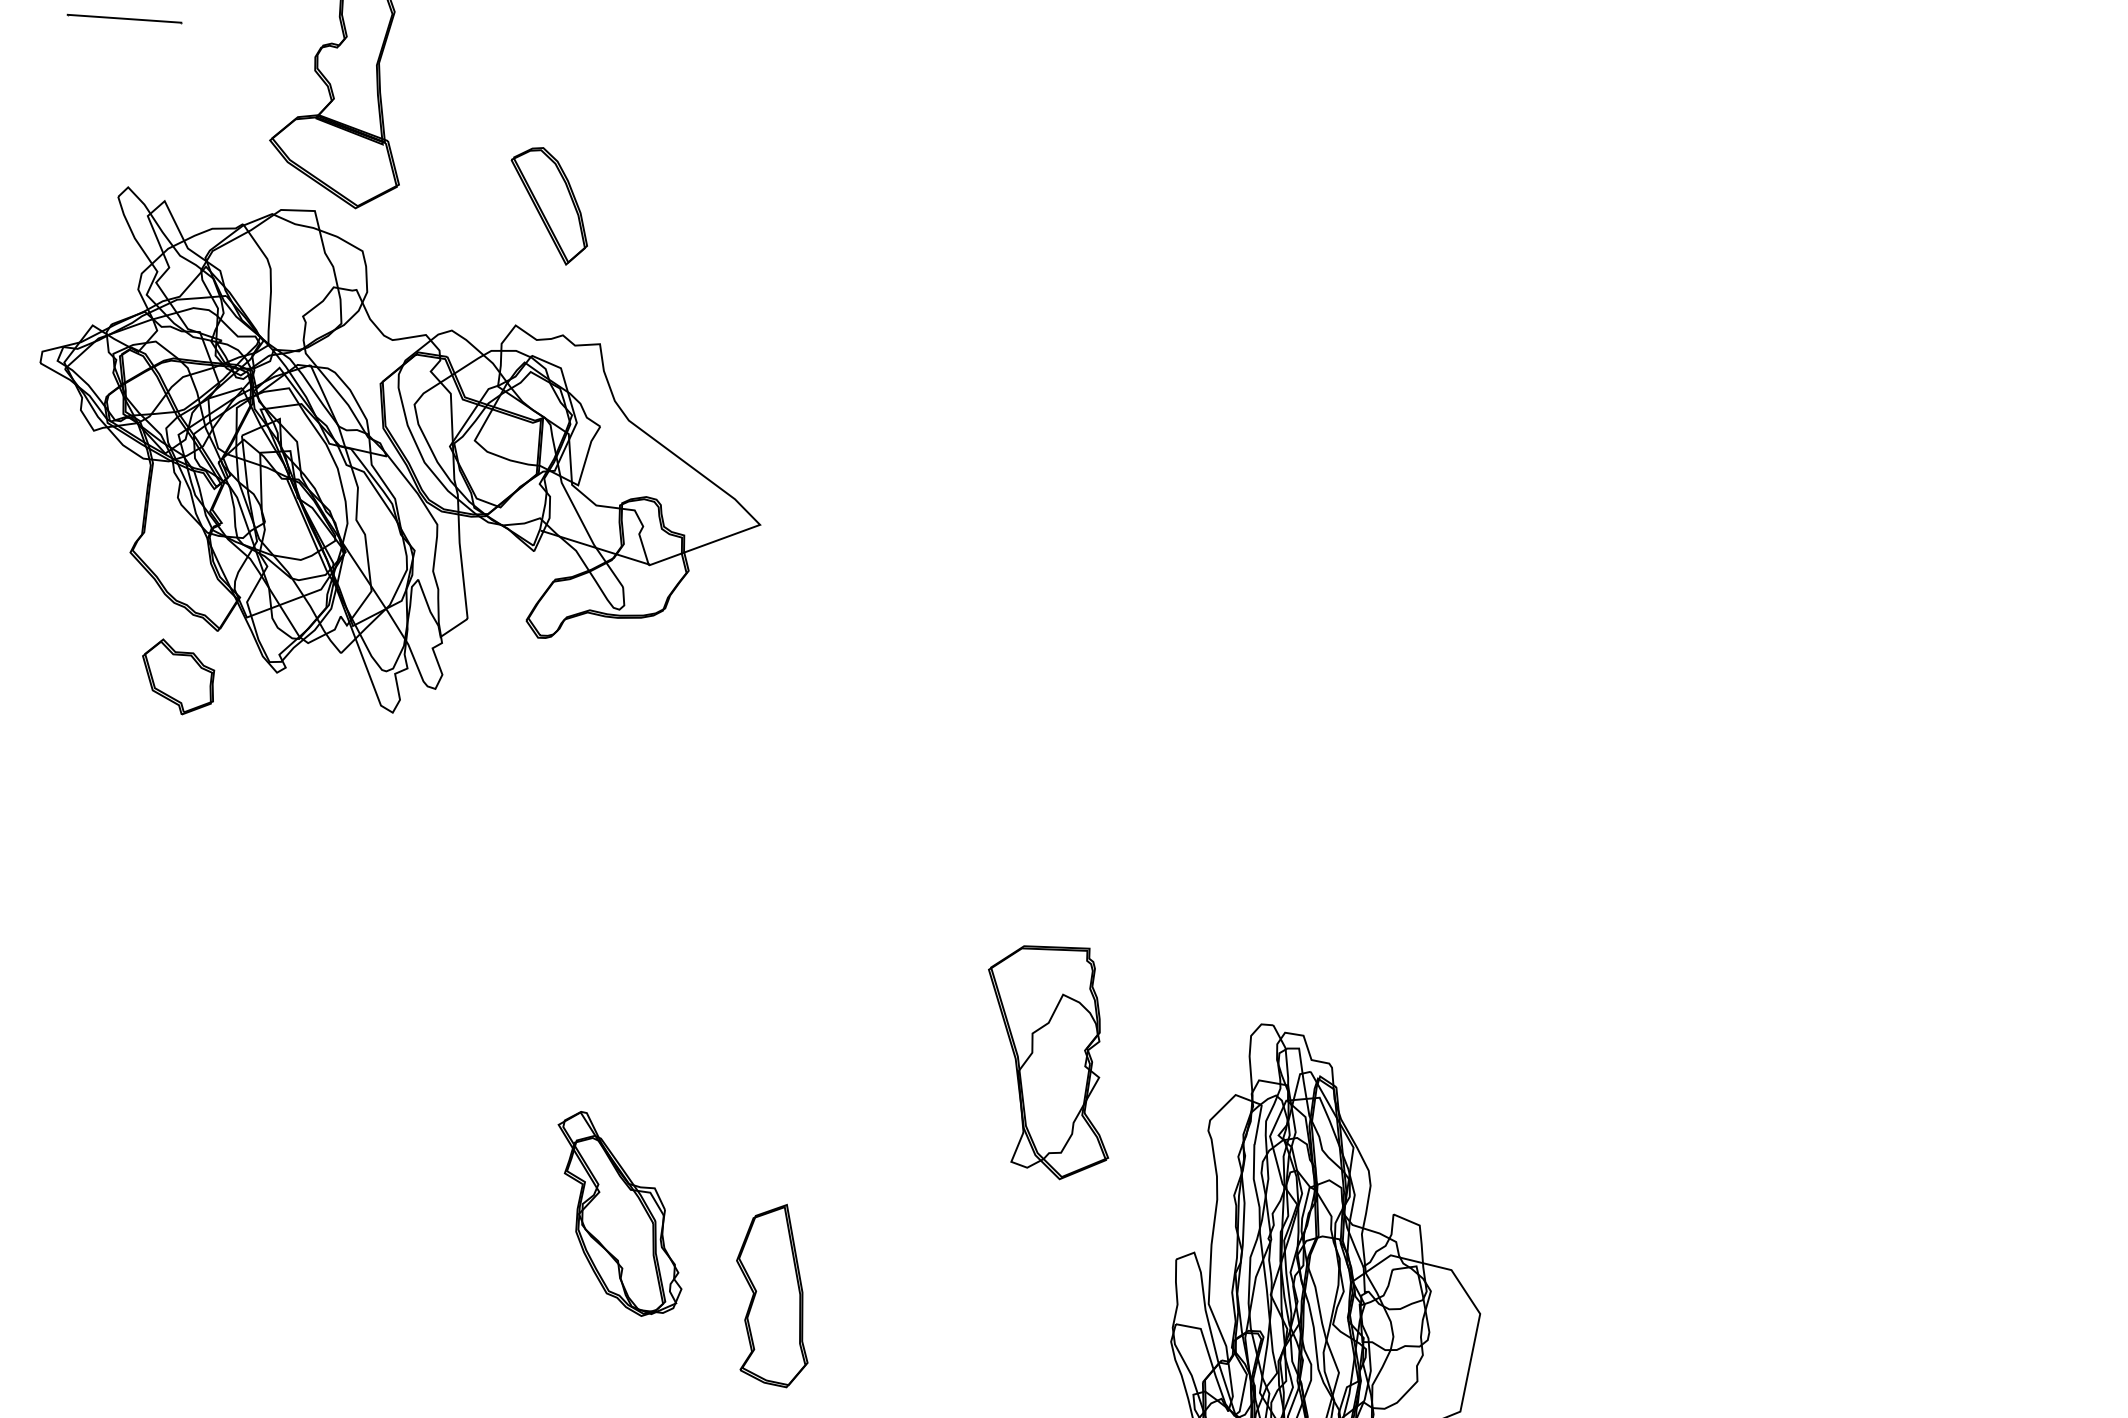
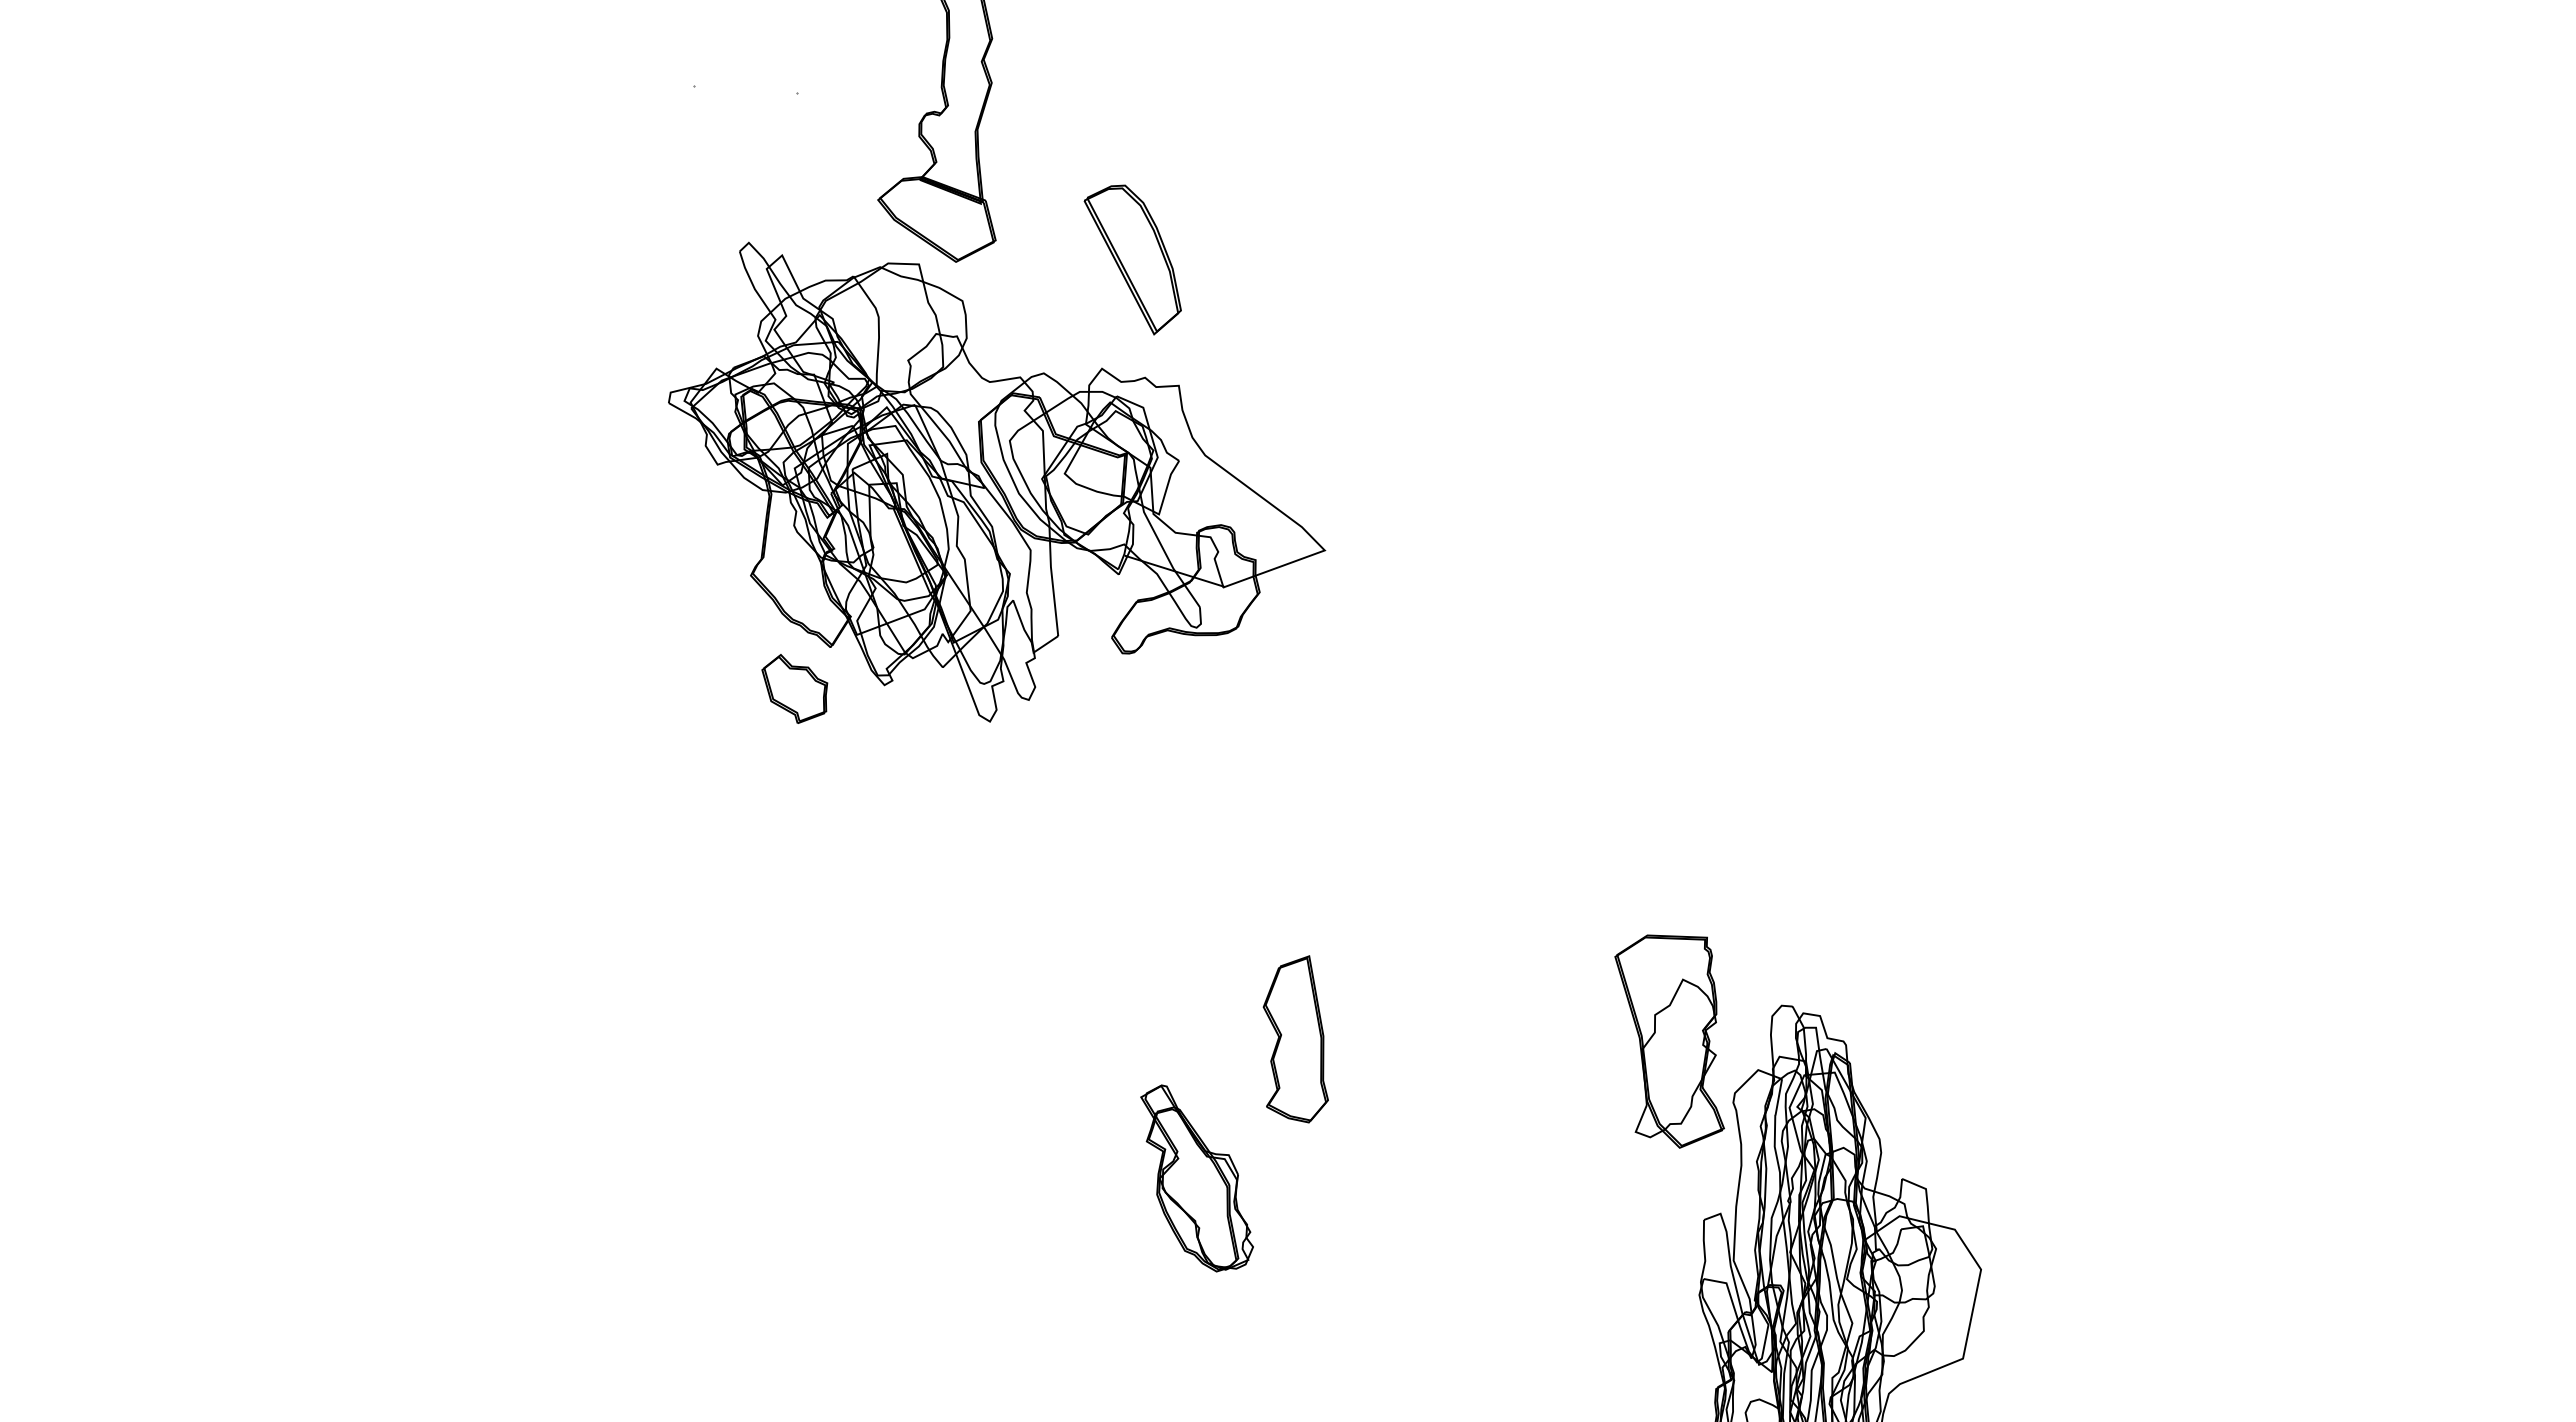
line: (124, 18) -> (745, 88), removed
part: (549, 206) -> (1132, 260), size x1.4
part: (1048, 1062) -> (1669, 1041), moved
part: (771, 1296) -> (1295, 1039), moved

